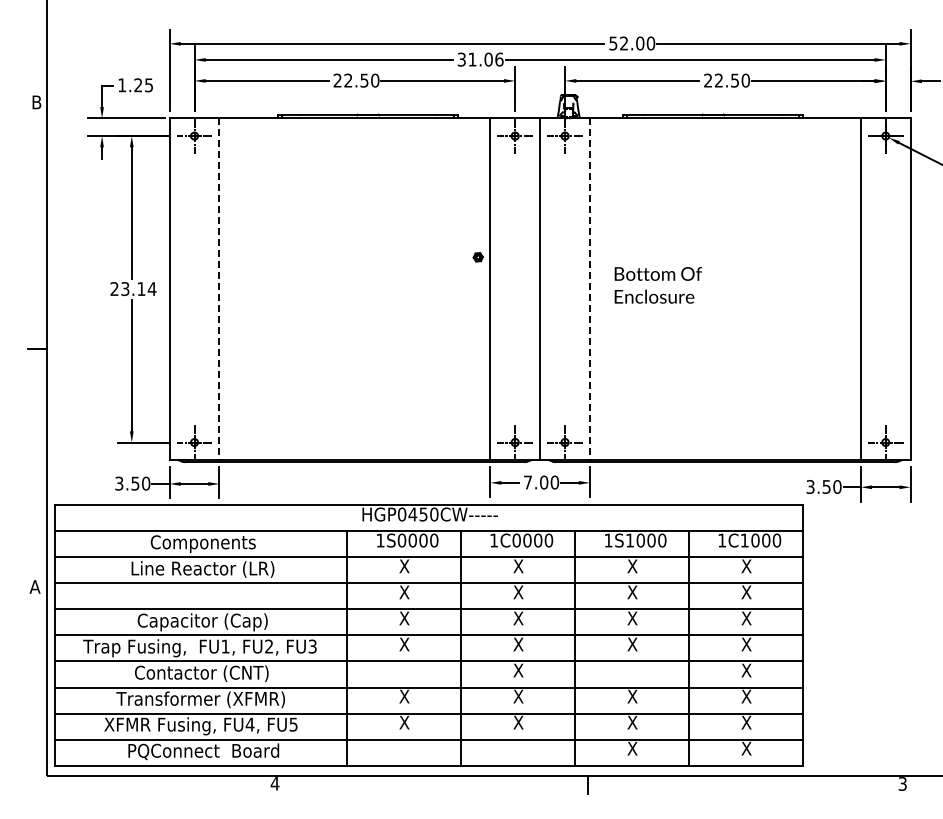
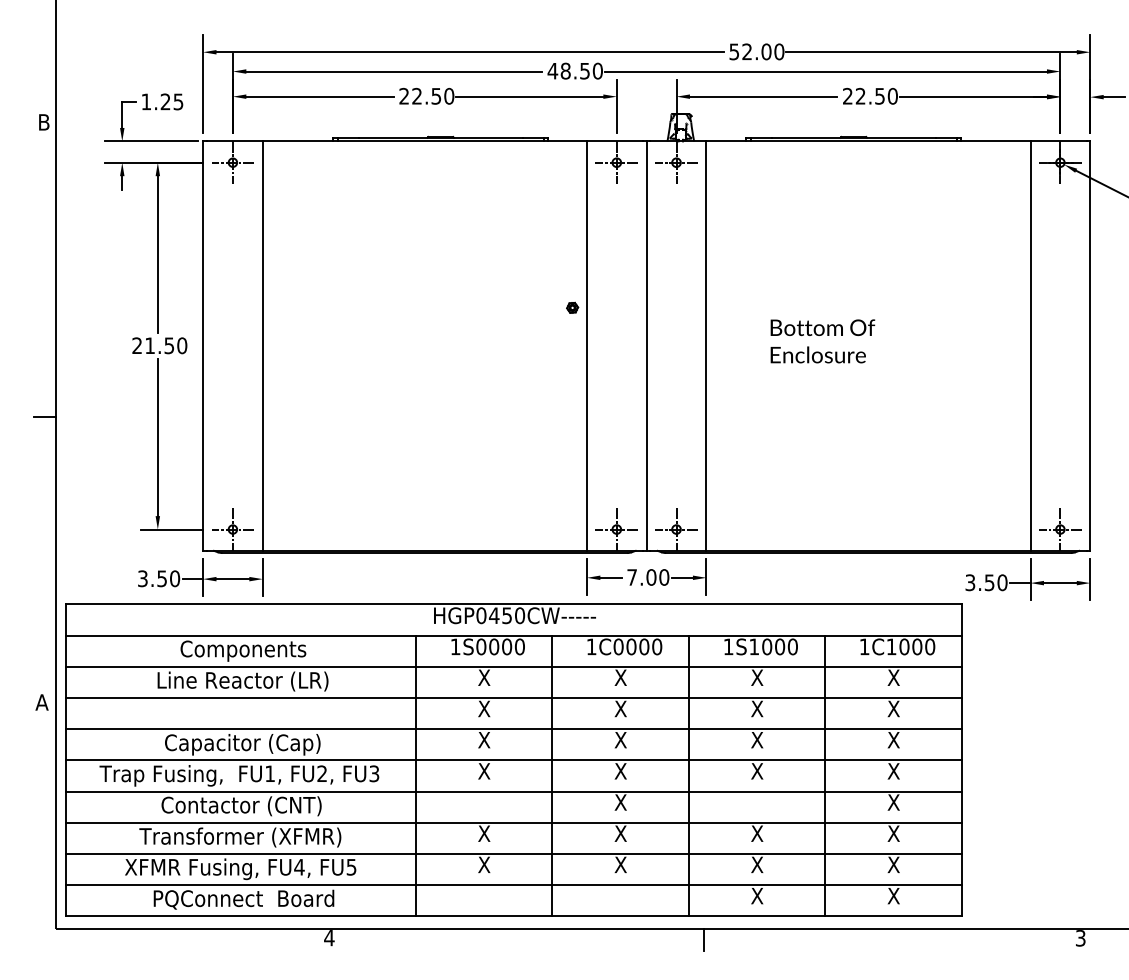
text: (480, 59) -> (575, 71), 31.06 -> 48.50
text: (657, 285) -> (821, 341), moved
text: (138, 289) -> (165, 346), 23.14 -> 21.50
line: (219, 289) -> (262, 346), dashed -> solid
line: (590, 289) -> (706, 346), dashed -> solid

